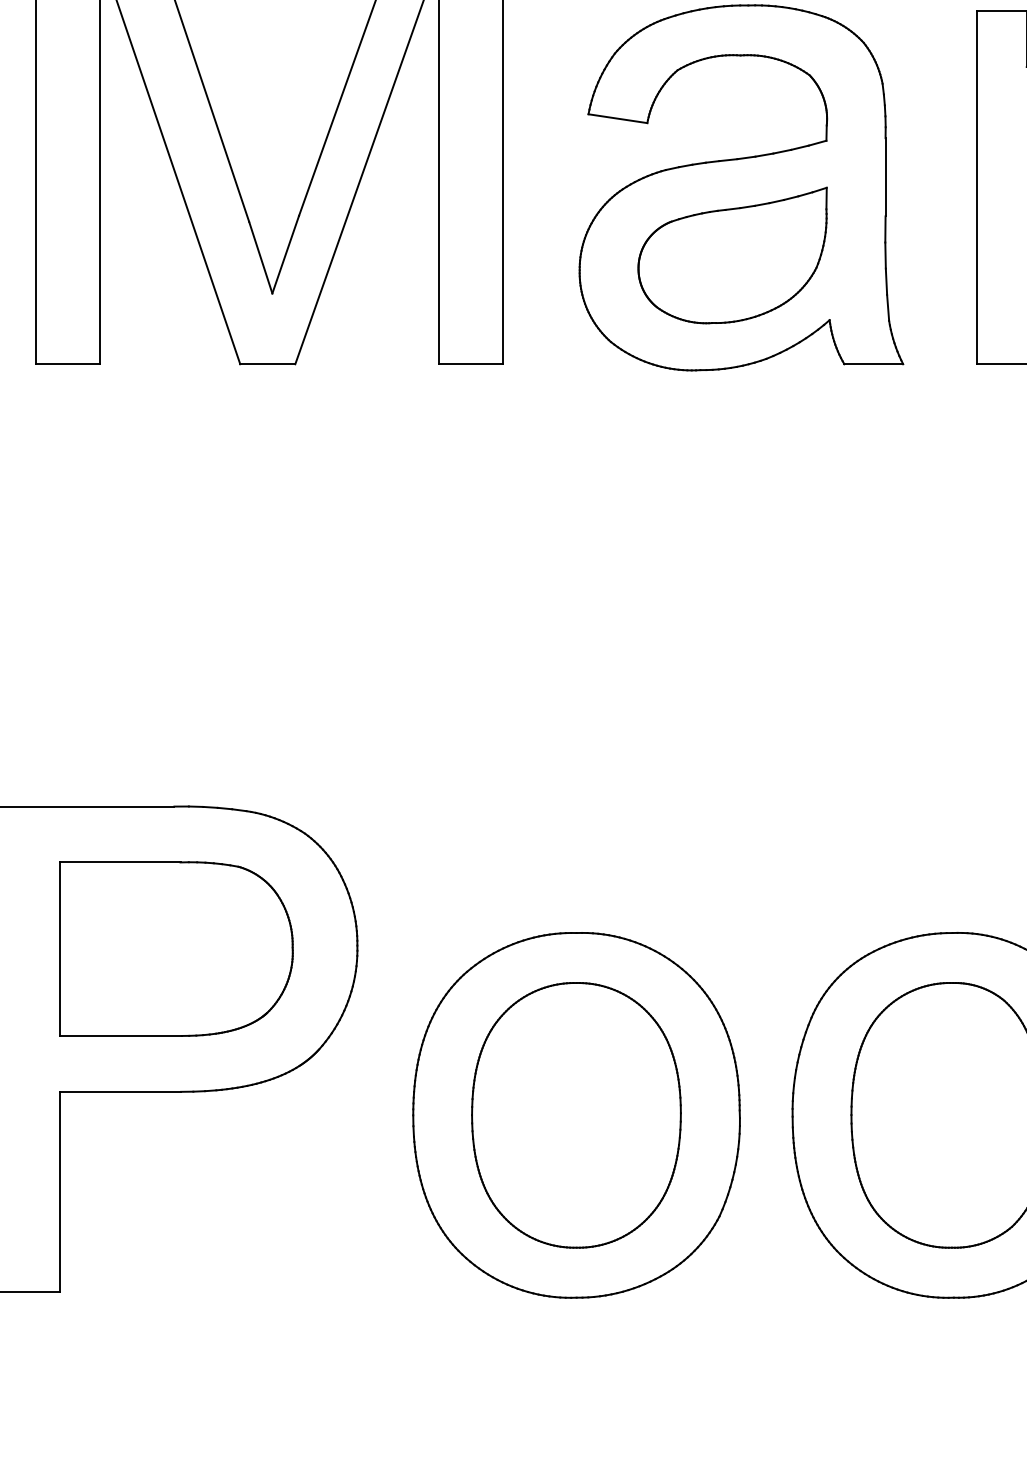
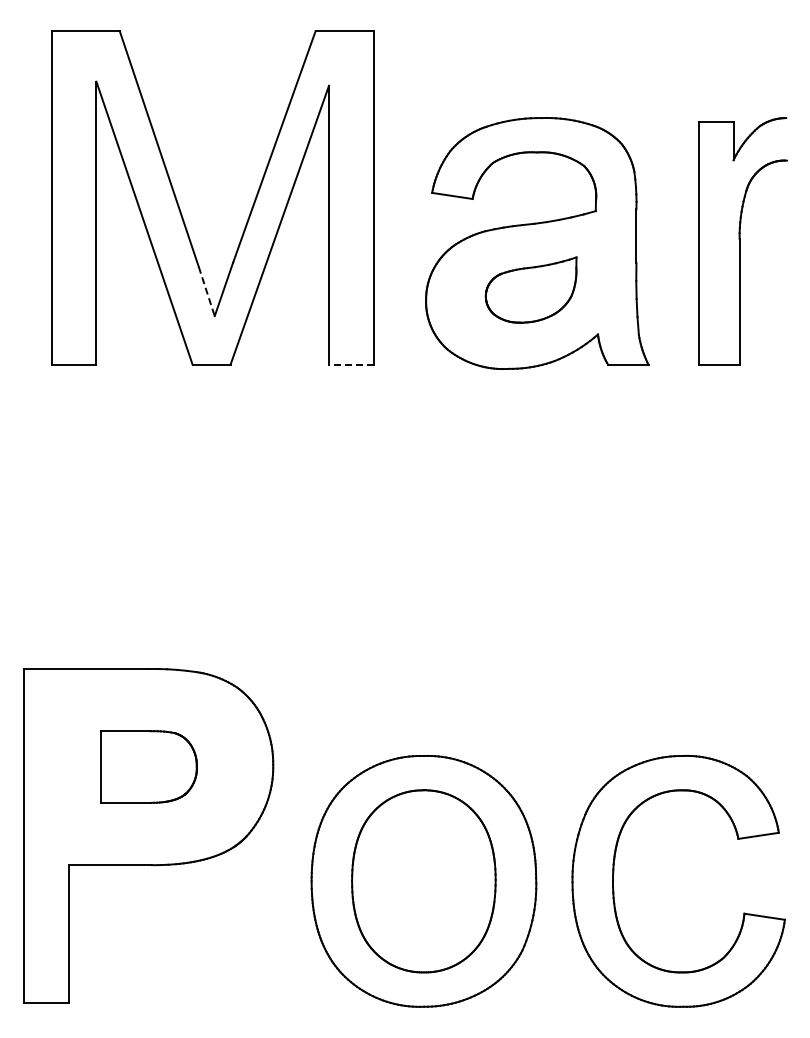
part: (731, 254) -> (530, 289), size x0.7
line: (260, 257) -> (206, 291), solid -> dashed
line: (469, 363) -> (350, 364), solid -> dashed
part: (176, 948) -> (148, 766), size x0.6

